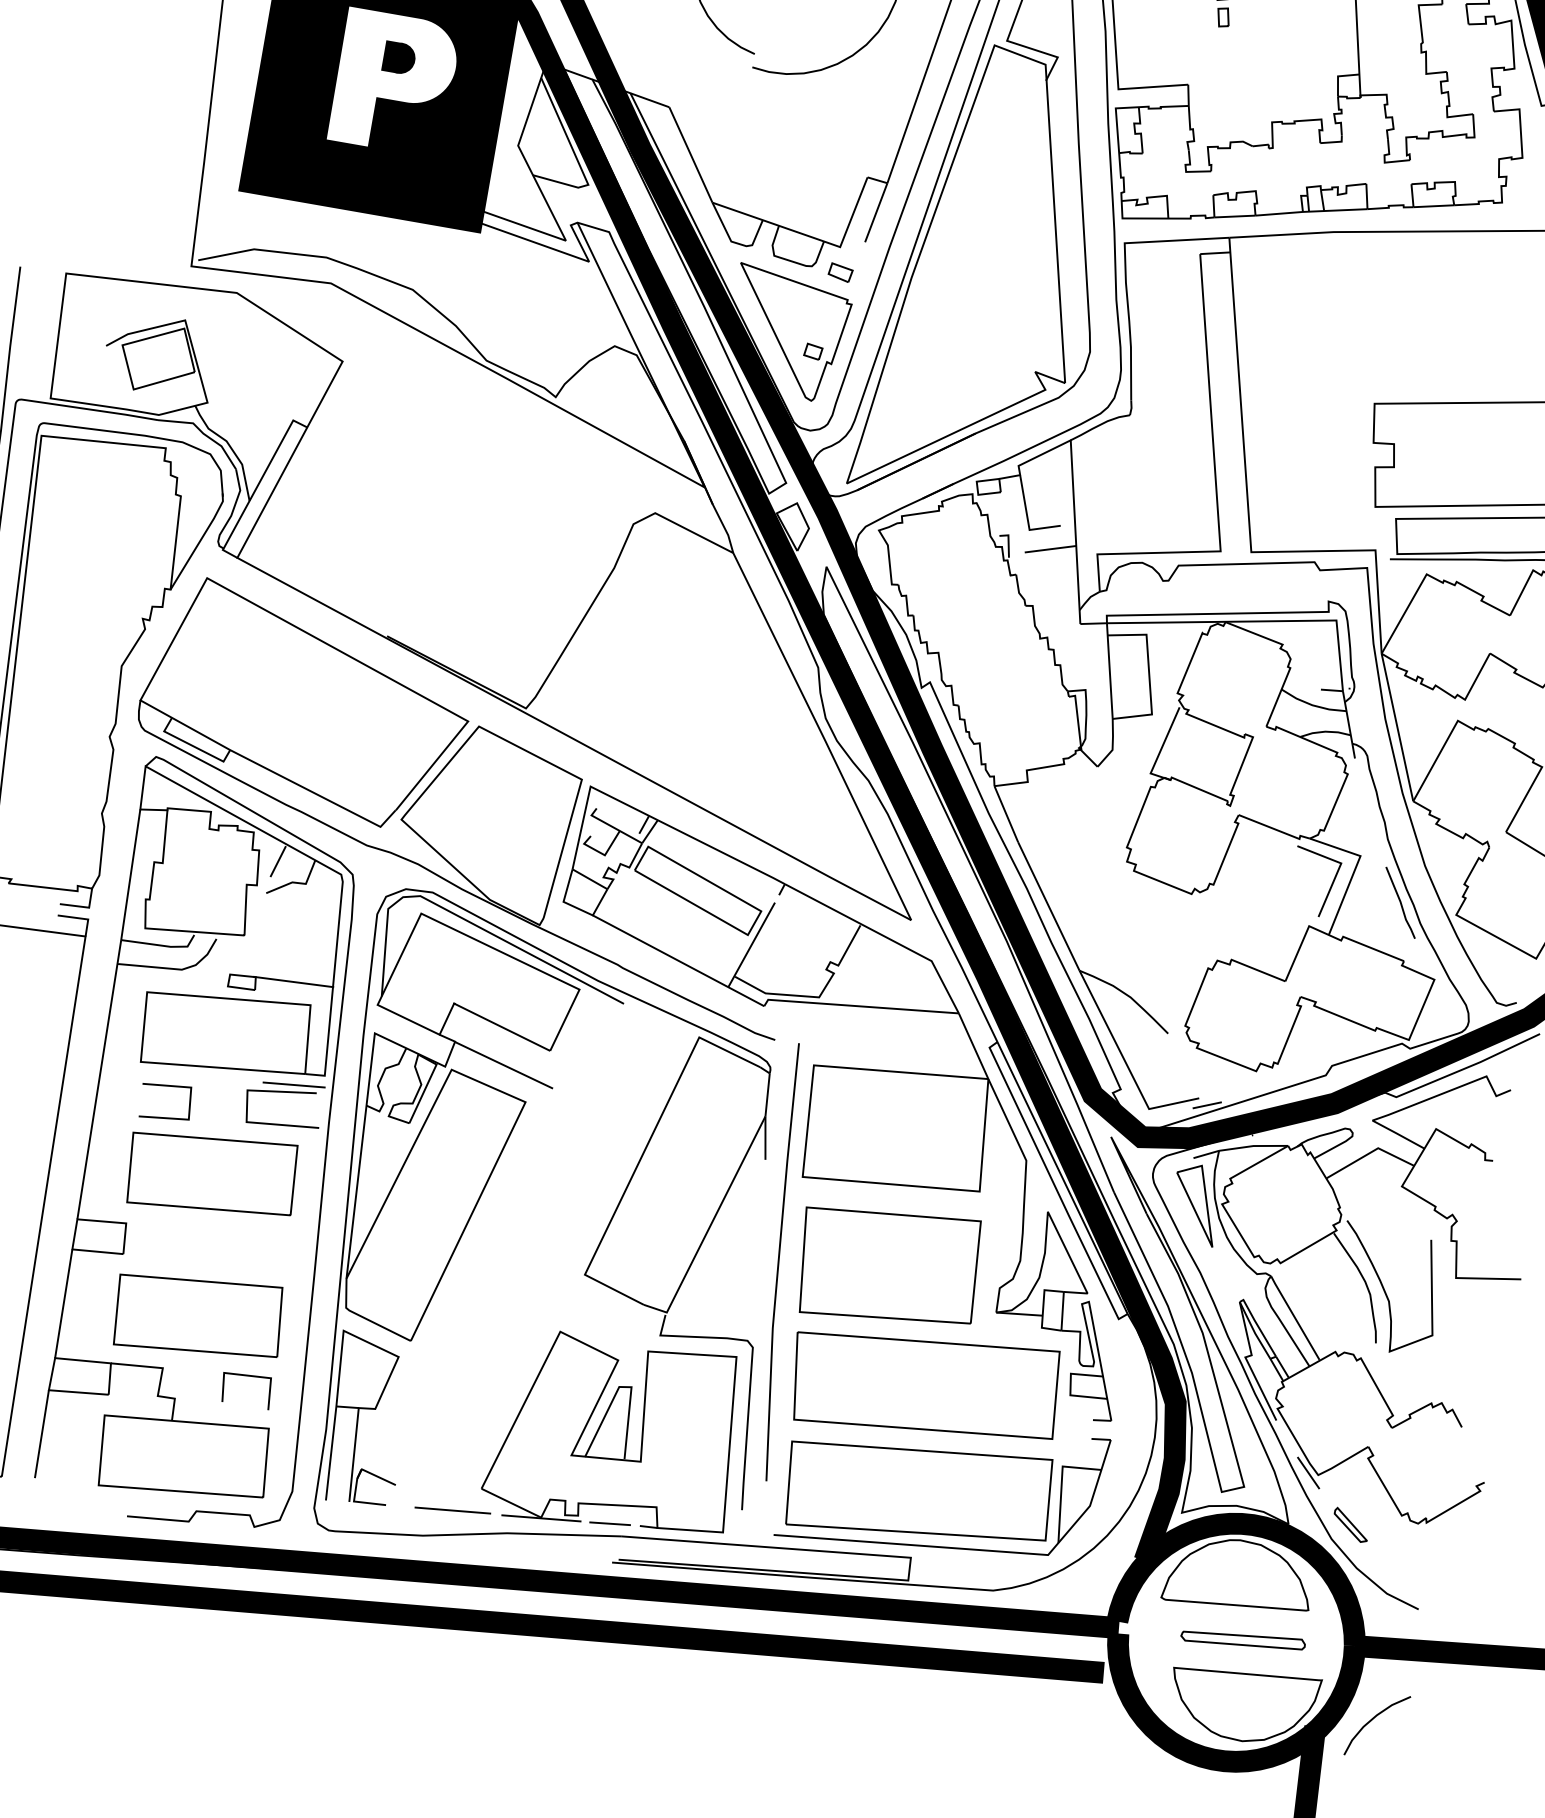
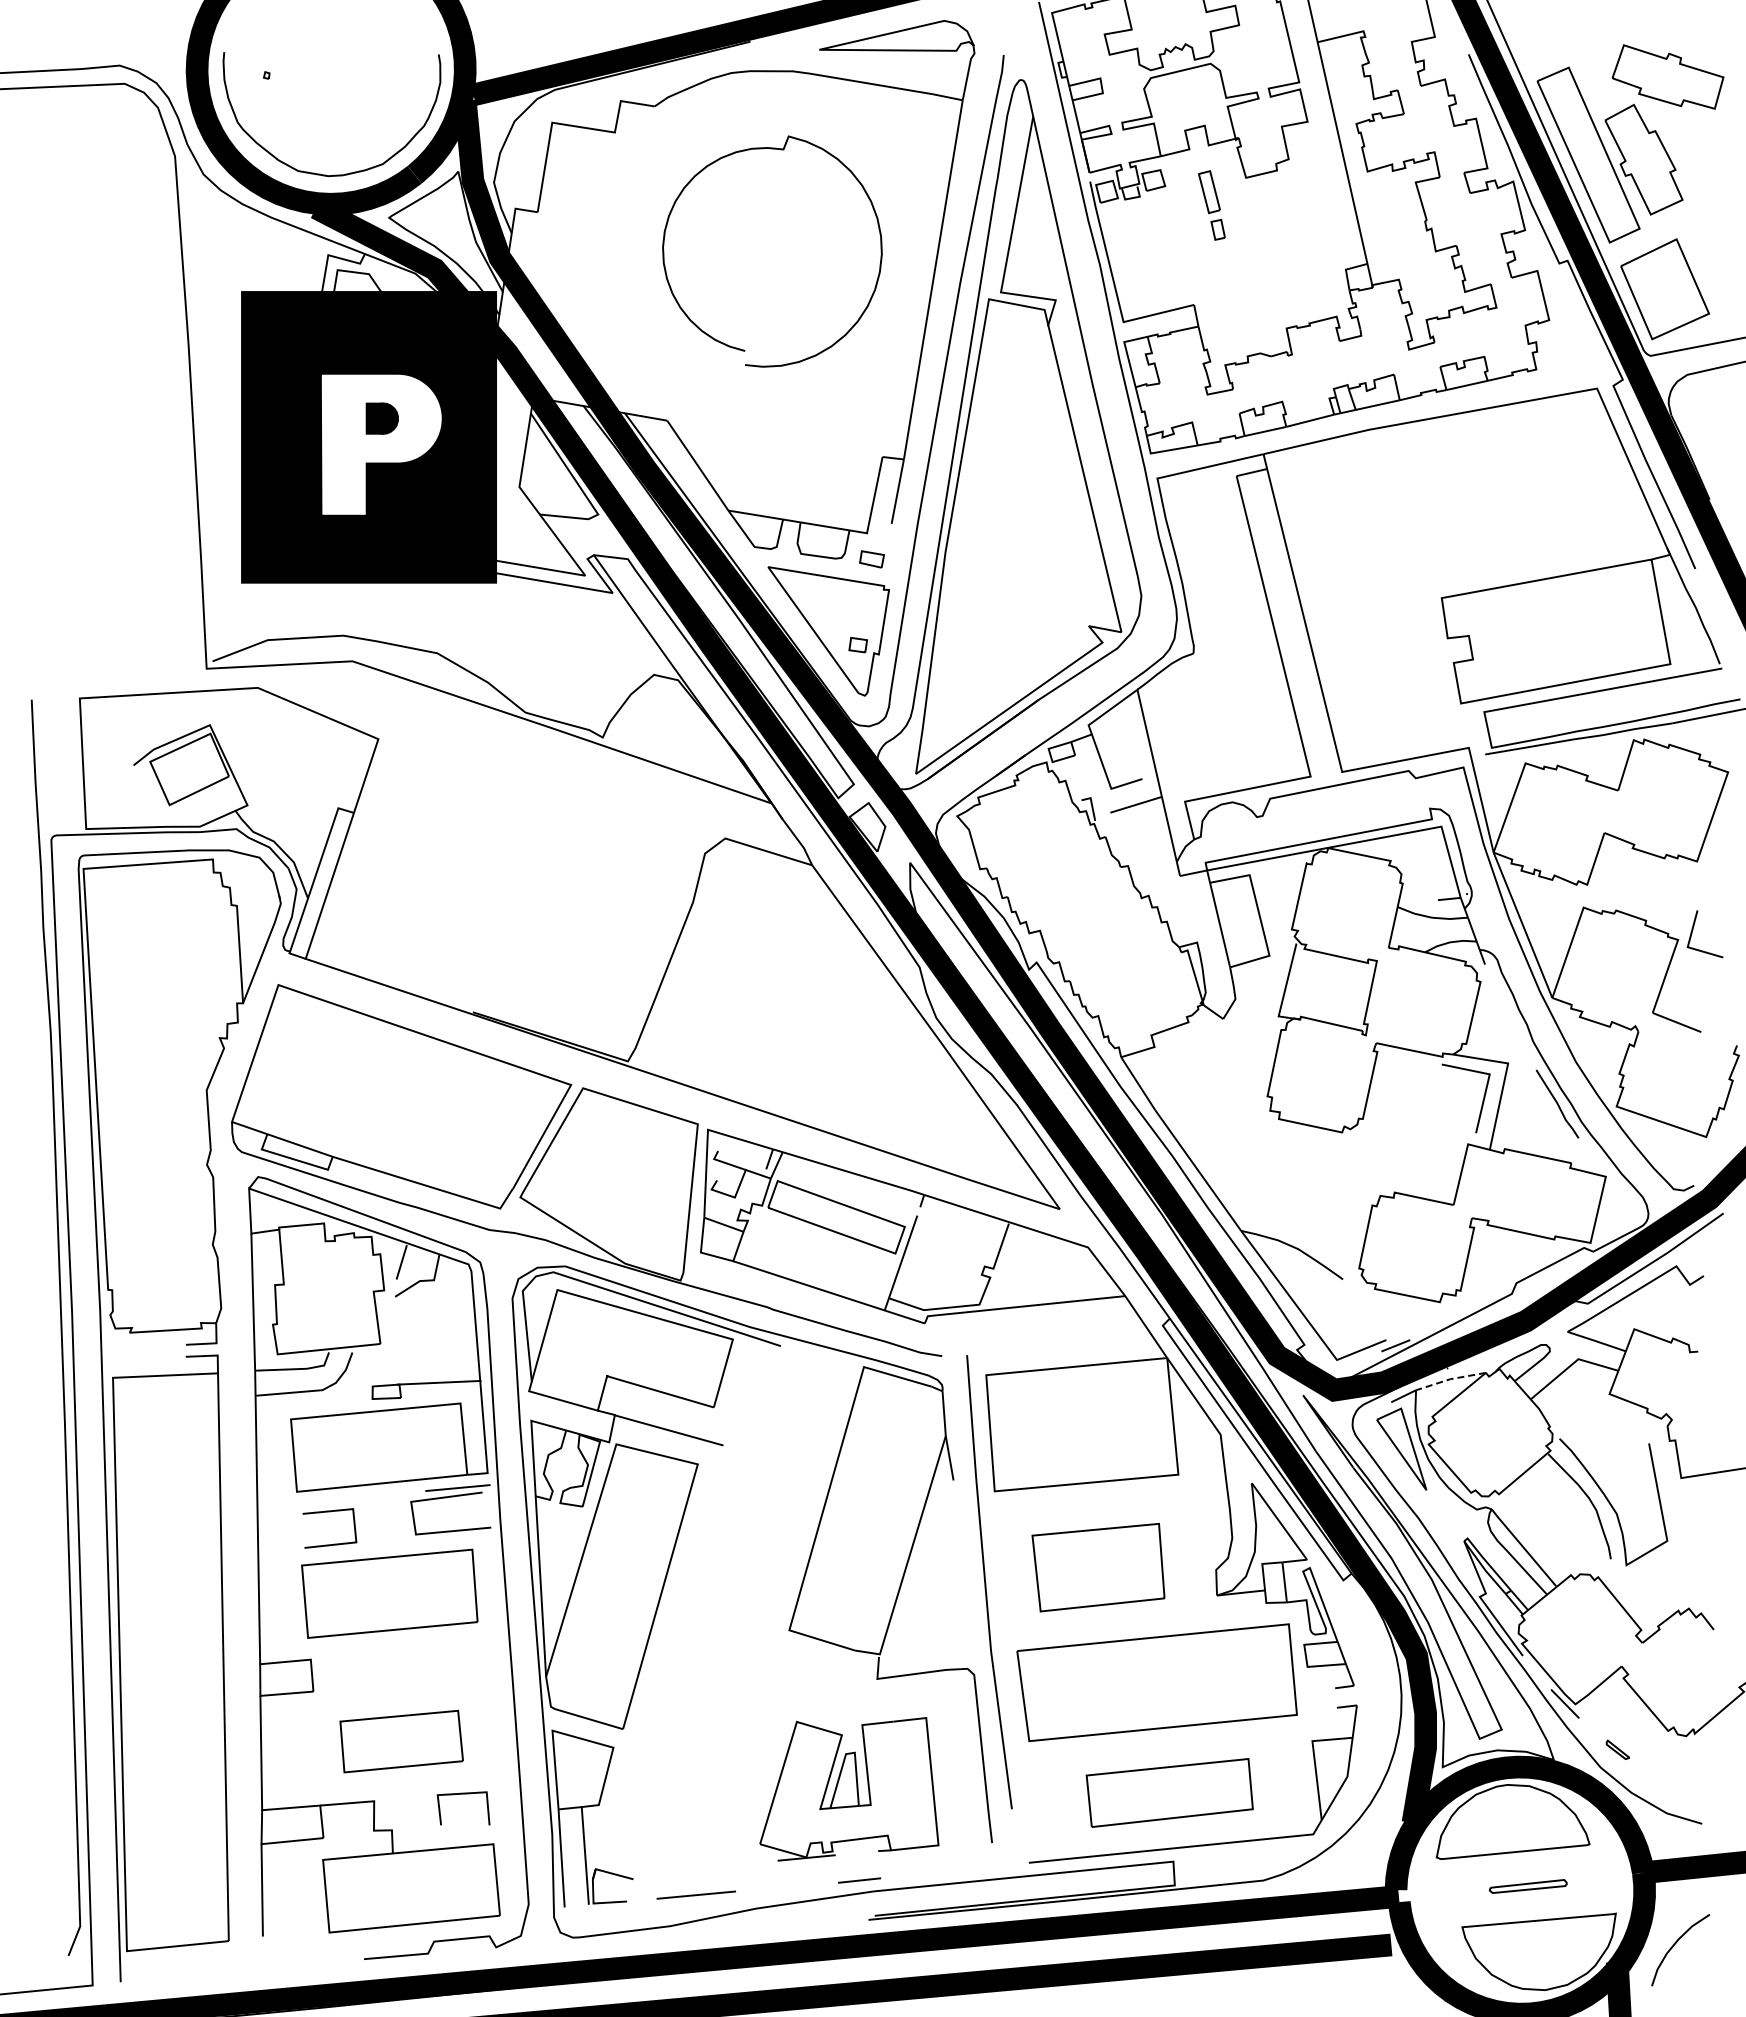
line: (1253, 1146) -> (1450, 1379), solid -> dashed
part: (888, 1266) -> (1098, 1567), size x0.7
part: (198, 1316) -> (401, 1741), size x0.7
part: (615, 1435) -> (849, 1789), size x0.7
part: (918, 1491) -> (1169, 1792), size x0.6
part: (1350, 1524) -> (1617, 1749), size x0.6
part: (1243, 1640) -> (1528, 1886), size x0.6

